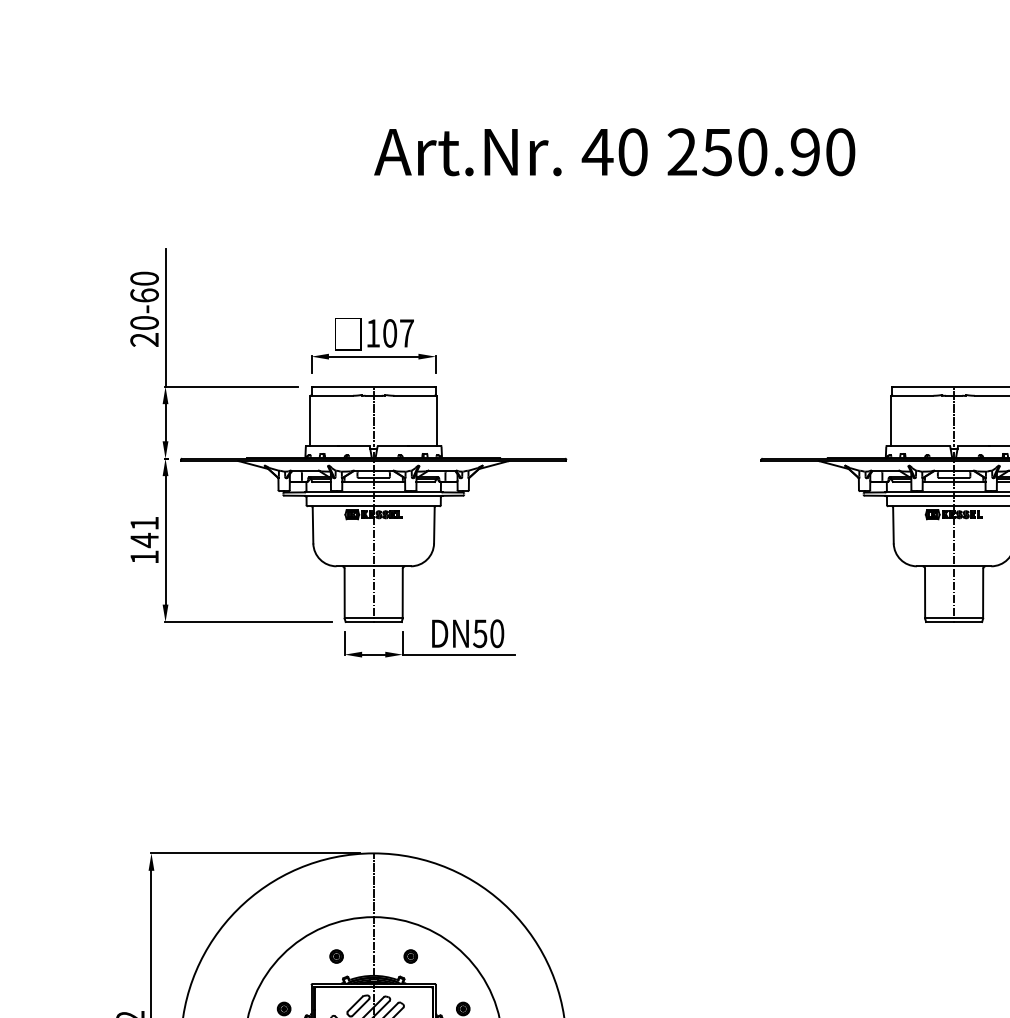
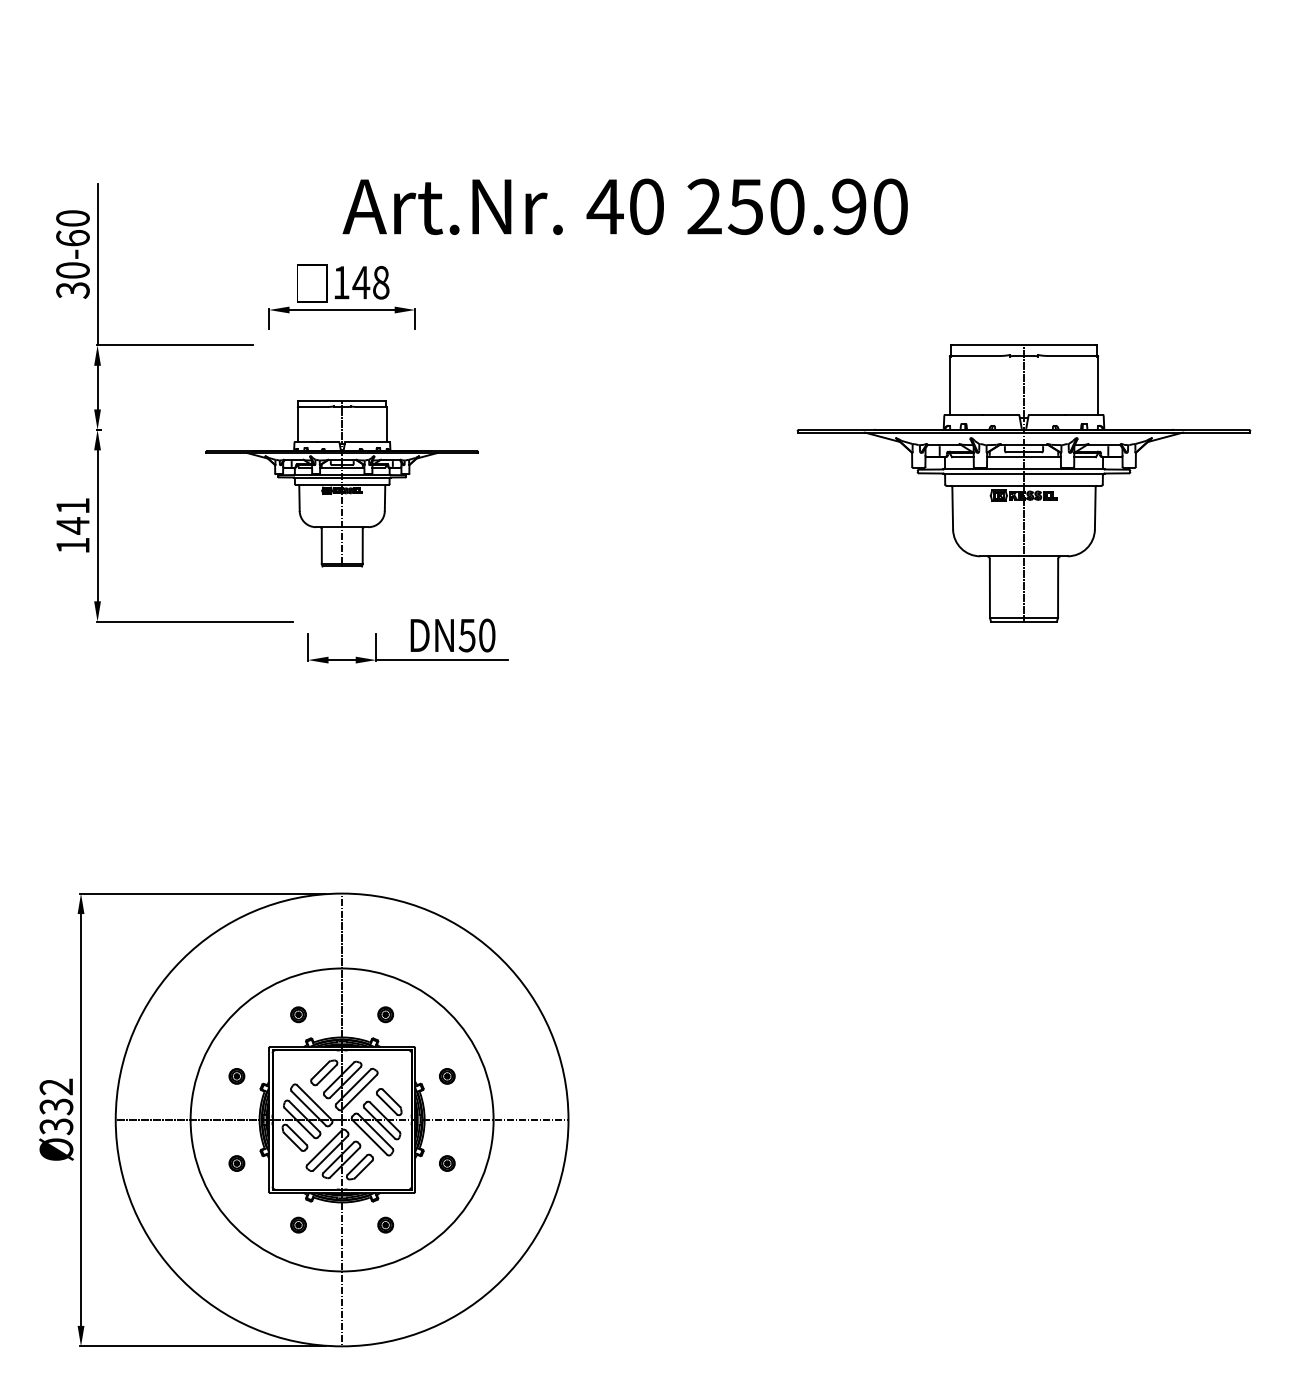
text: (614, 151) -> (624, 206), moved
text: (397, 333) -> (370, 282), 107 -> 148
text: (144, 340) -> (72, 290), 20-60 -> 30-60
part: (374, 504) -> (342, 483), size x0.6

